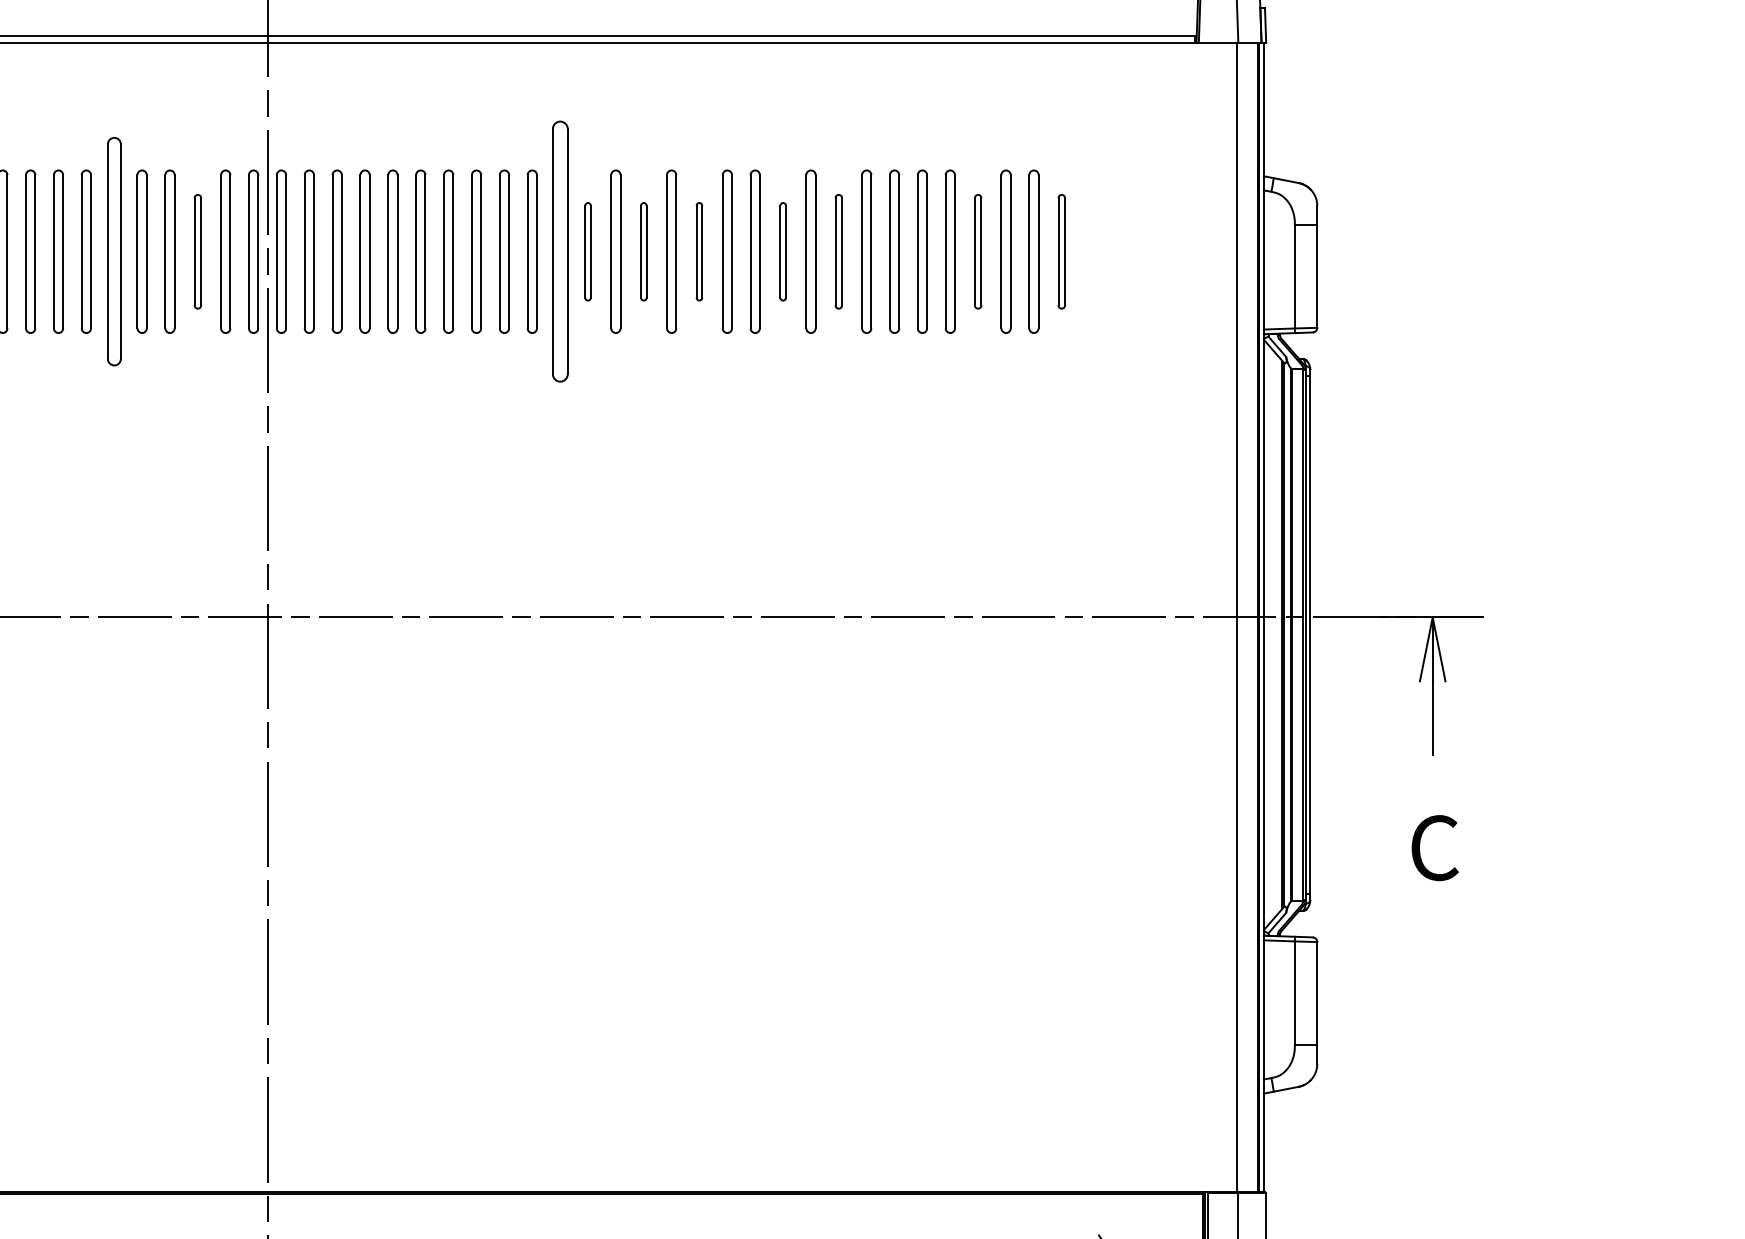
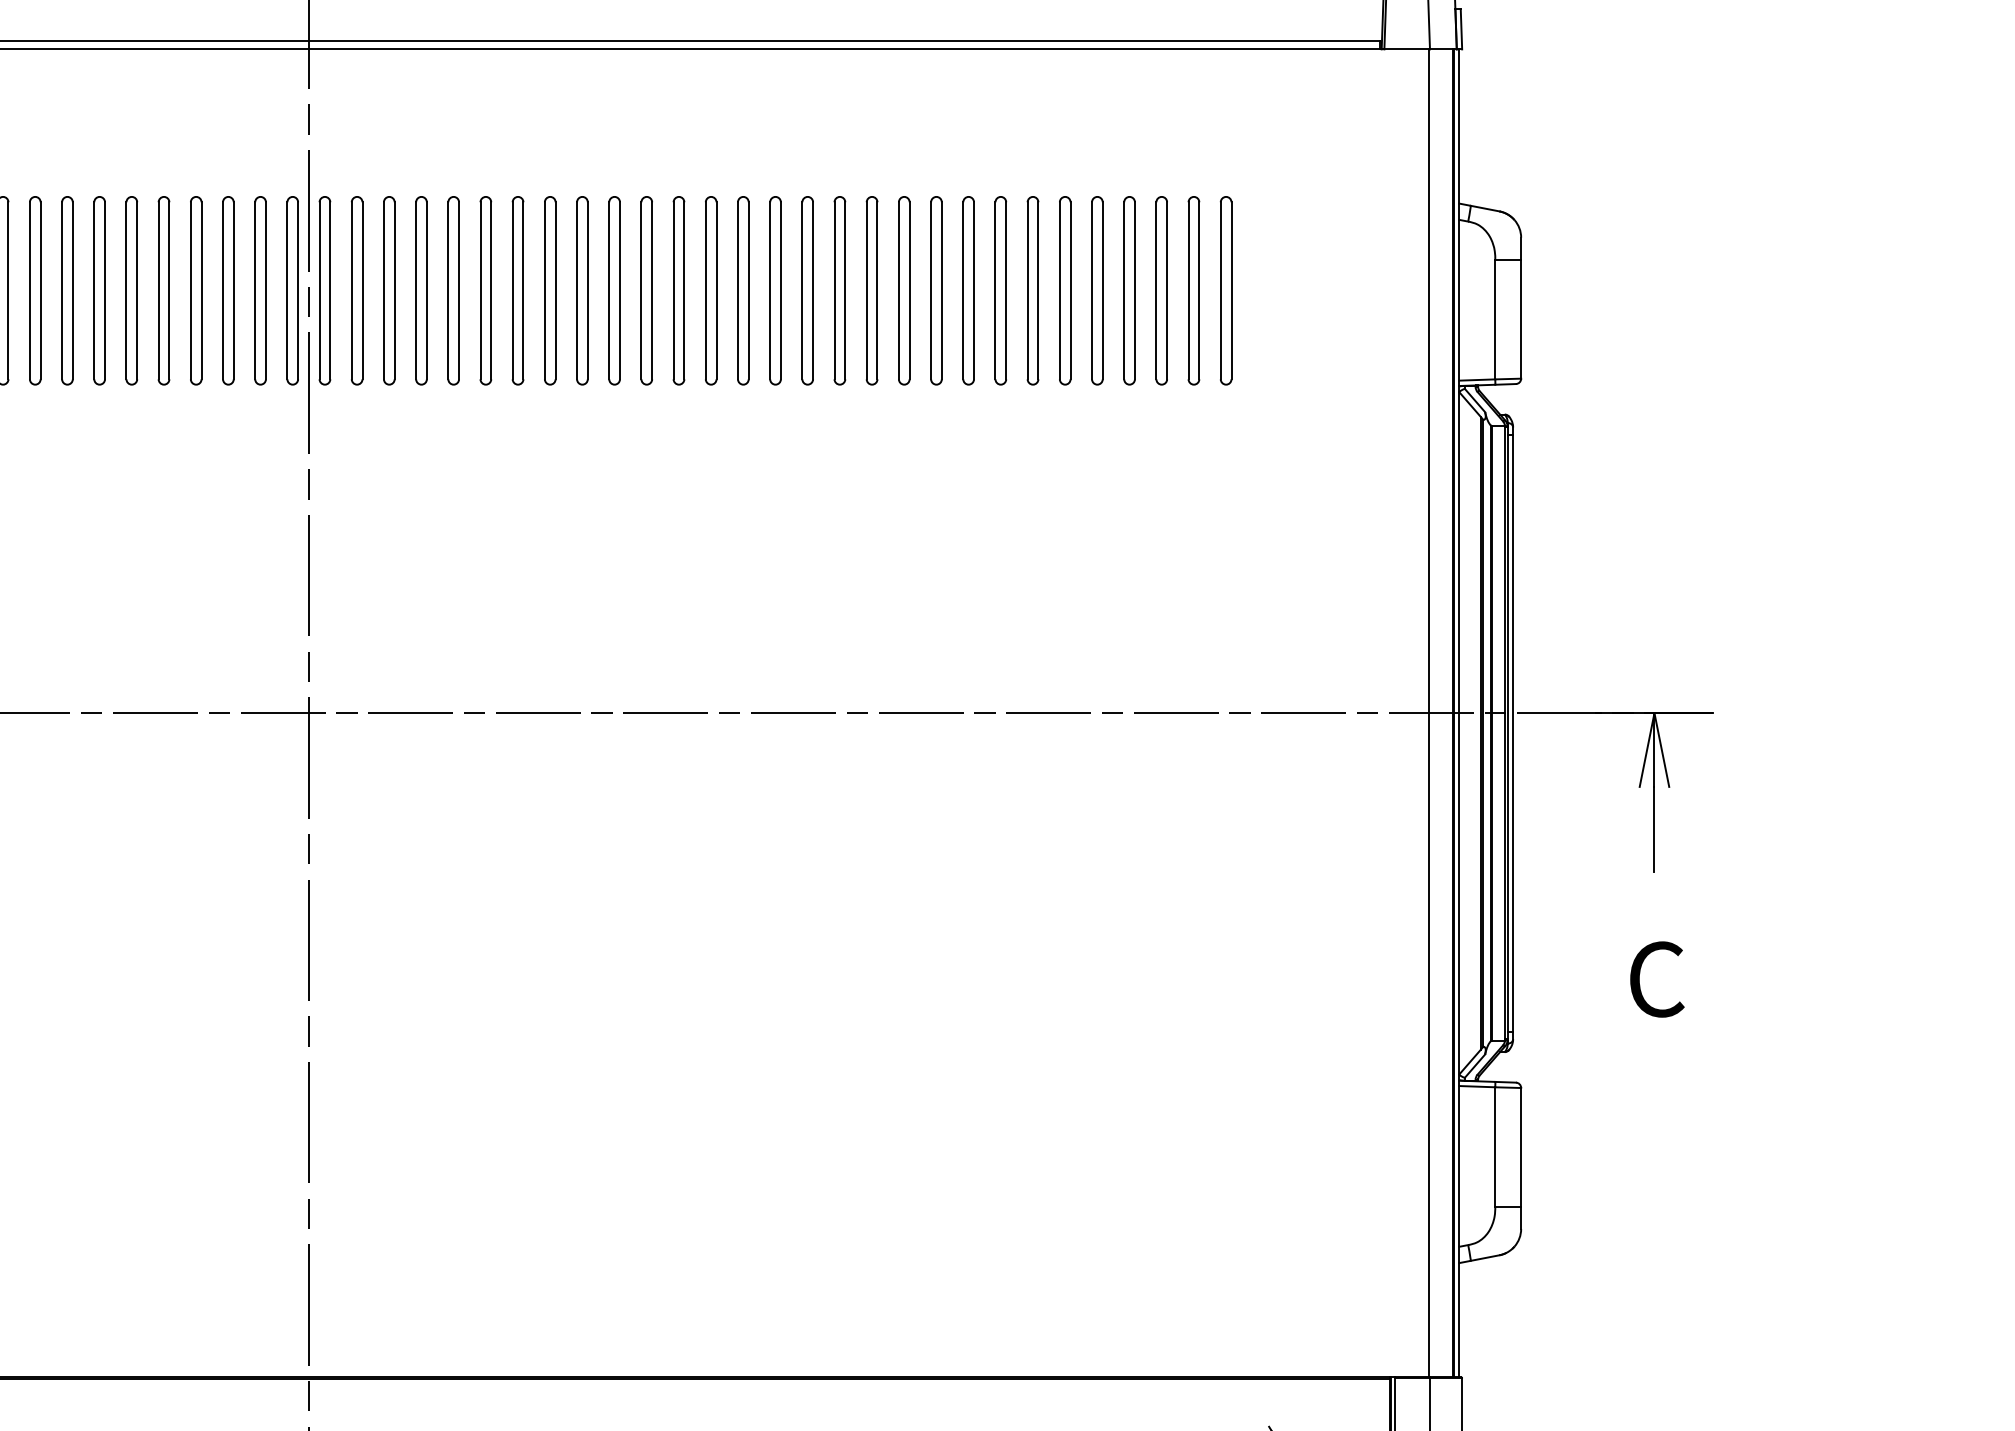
part: (113, 251) -> (131, 290), size x0.71
part: (197, 251) -> (228, 290), size x1.43
part: (559, 251) -> (646, 290), size x0.62
part: (587, 251) -> (678, 290), size x1.67
part: (643, 251) -> (743, 290), size x1.67
part: (699, 251) -> (807, 290), size x1.67
part: (783, 251) -> (904, 290), size x1.67
part: (838, 251) -> (968, 290), size x1.43
part: (978, 251) -> (1129, 290), size x1.43
part: (1061, 251) -> (1225, 290), size x1.43

